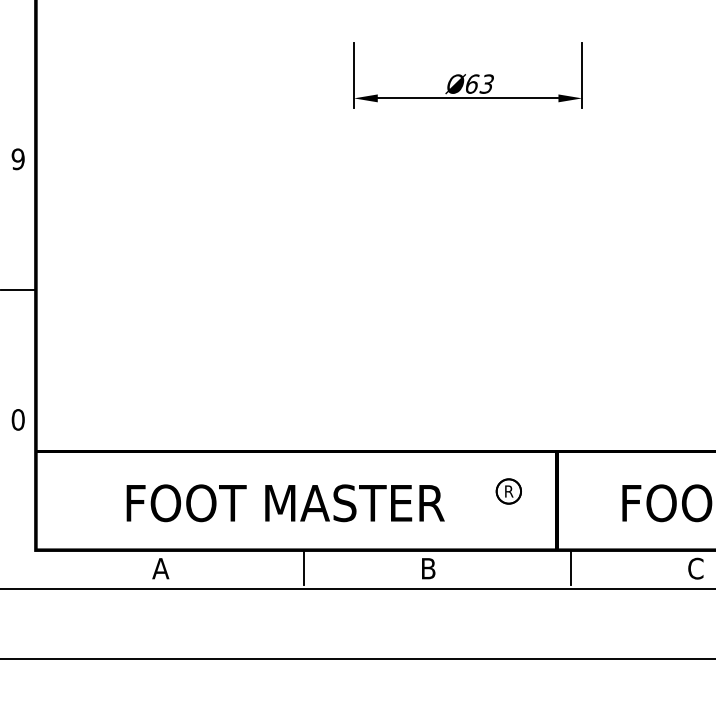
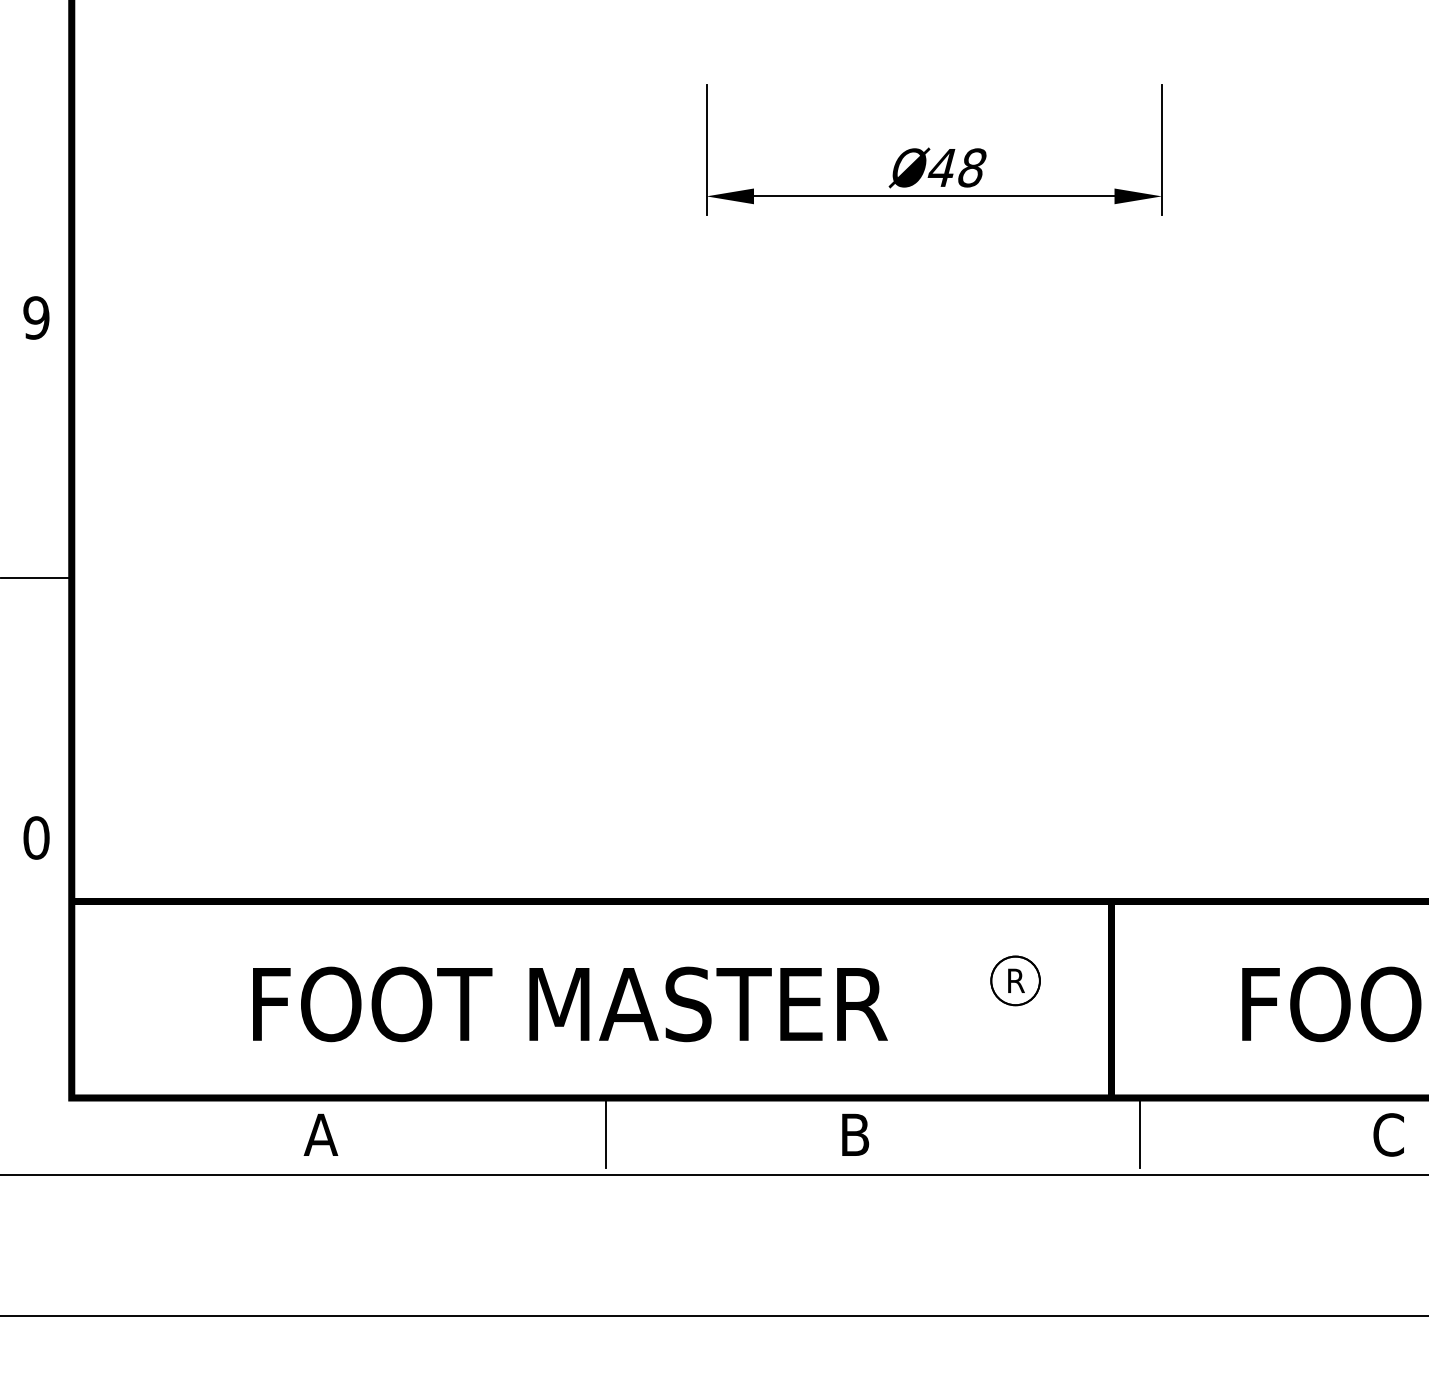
text: (479, 83) -> (956, 166), Ø63 -> Ø48

